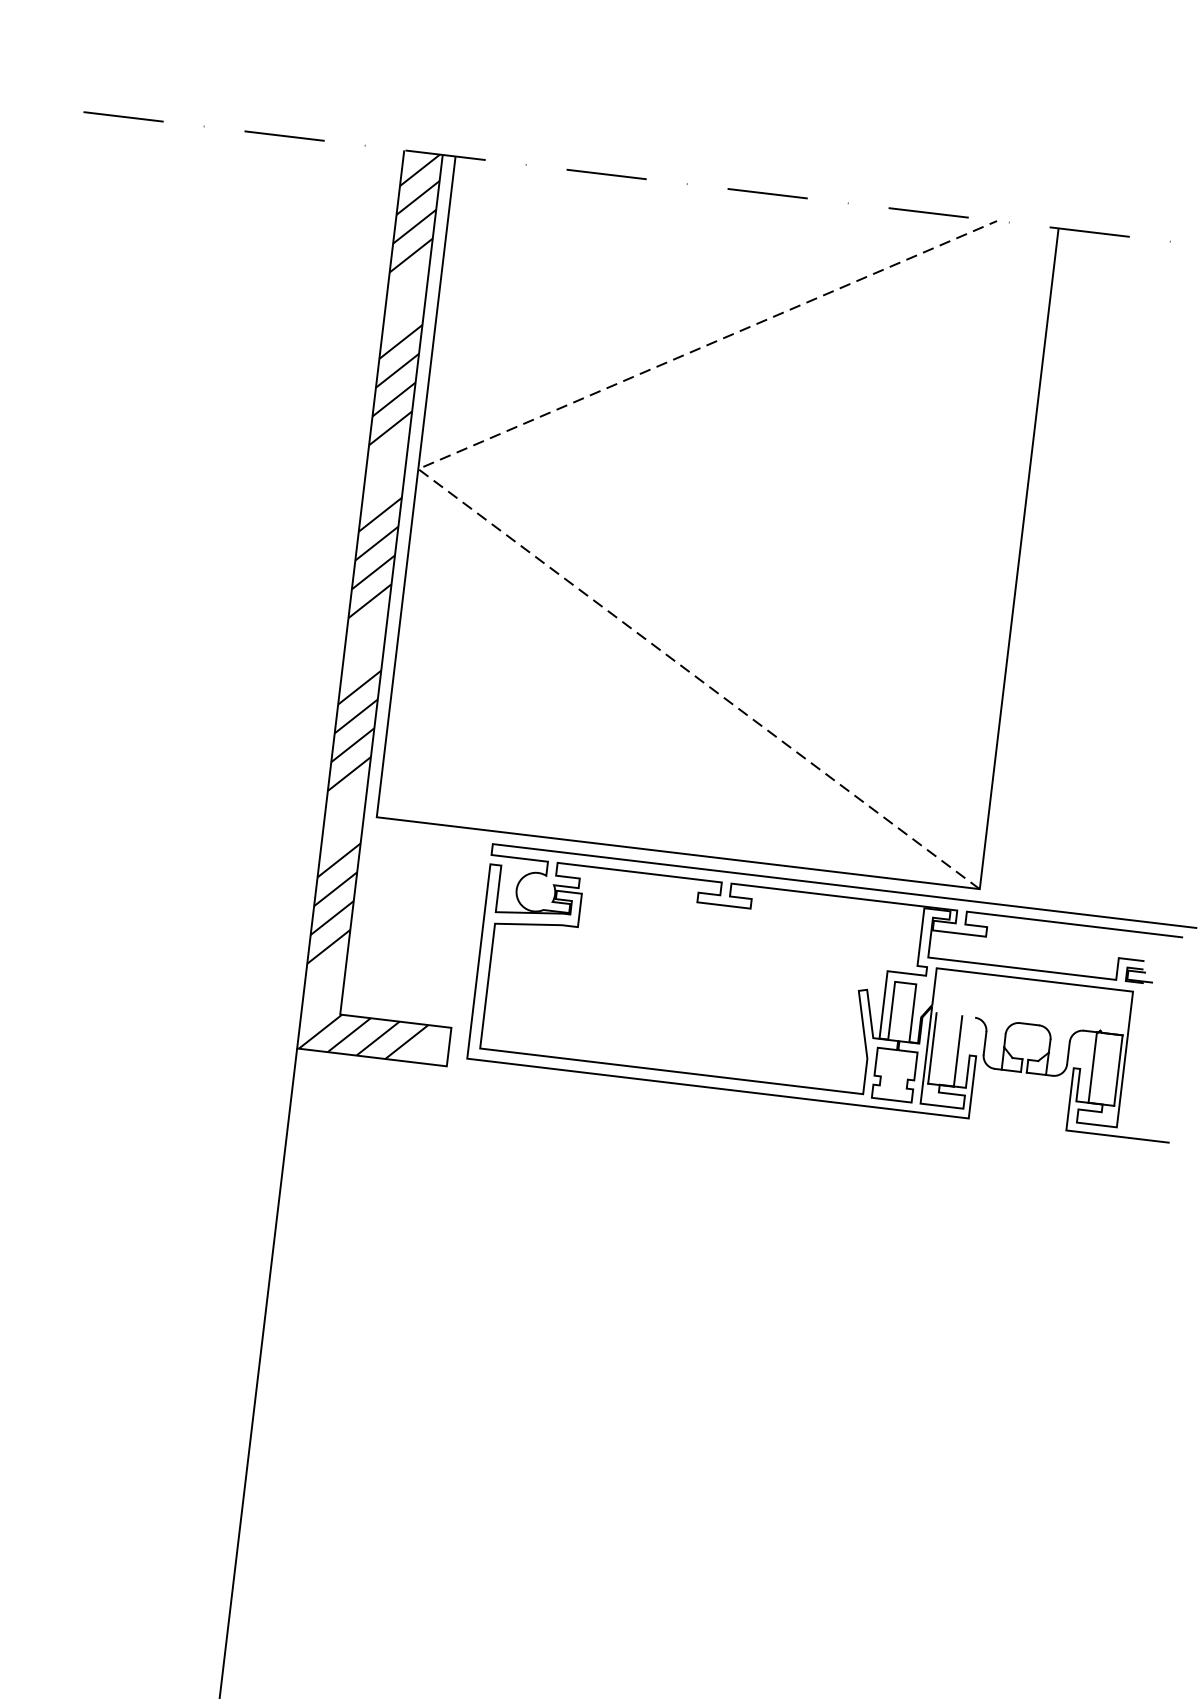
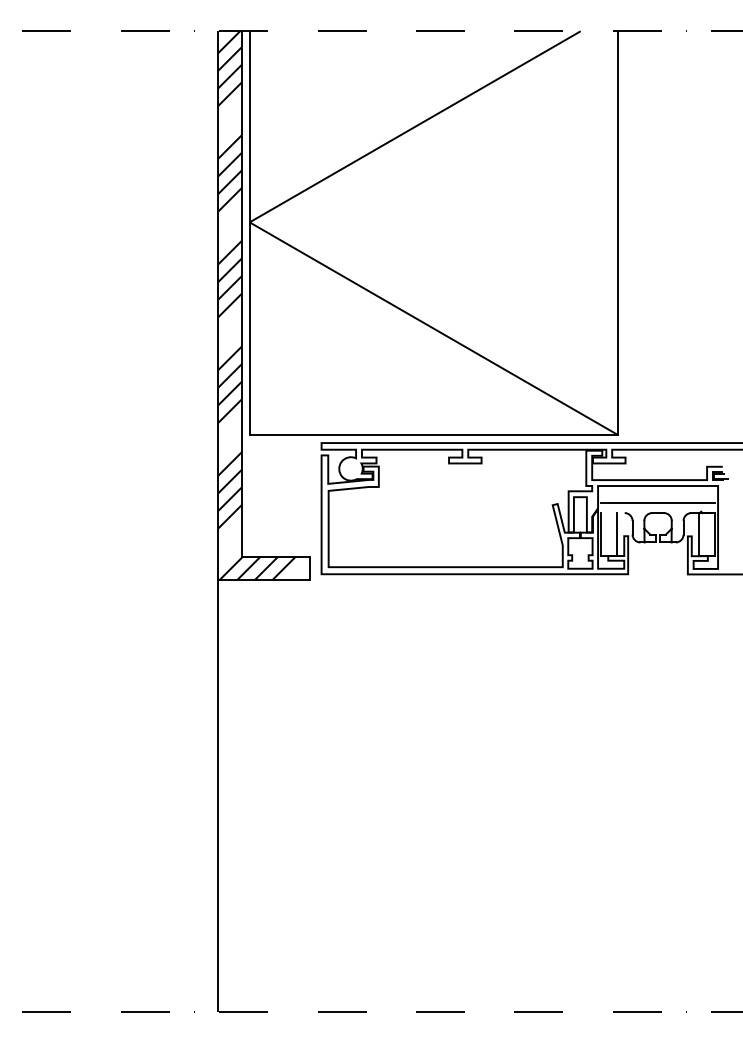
line: (445, 489) -> (267, 232), dashed -> solid
line: (1030, 1008) -> (657, 503), added

